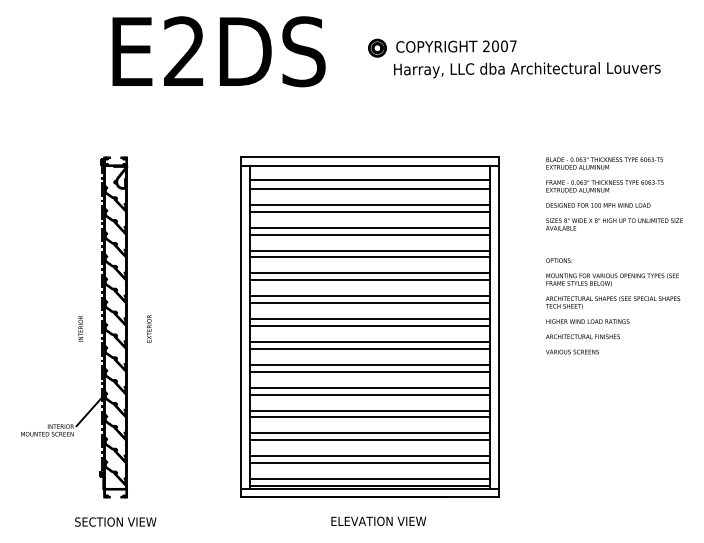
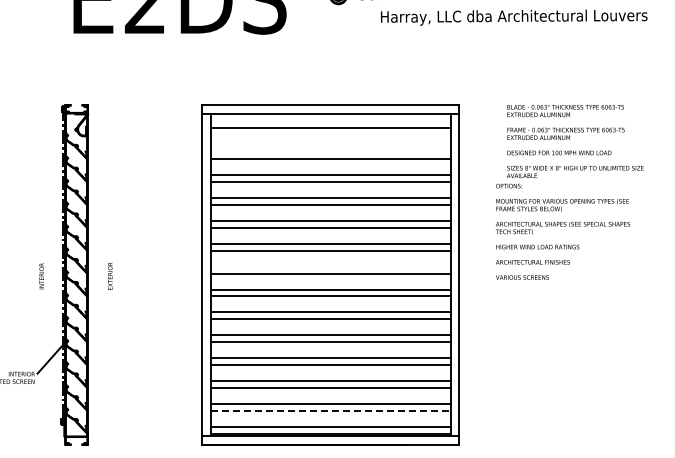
text: (527, 70) -> (514, 18), moved
line: (369, 188) -> (330, 136), removed
line: (369, 204) -> (330, 152), removed
text: (613, 306) -> (563, 232), moved
line: (369, 319) -> (330, 267), removed
line: (370, 463) -> (331, 411), solid -> dashed

